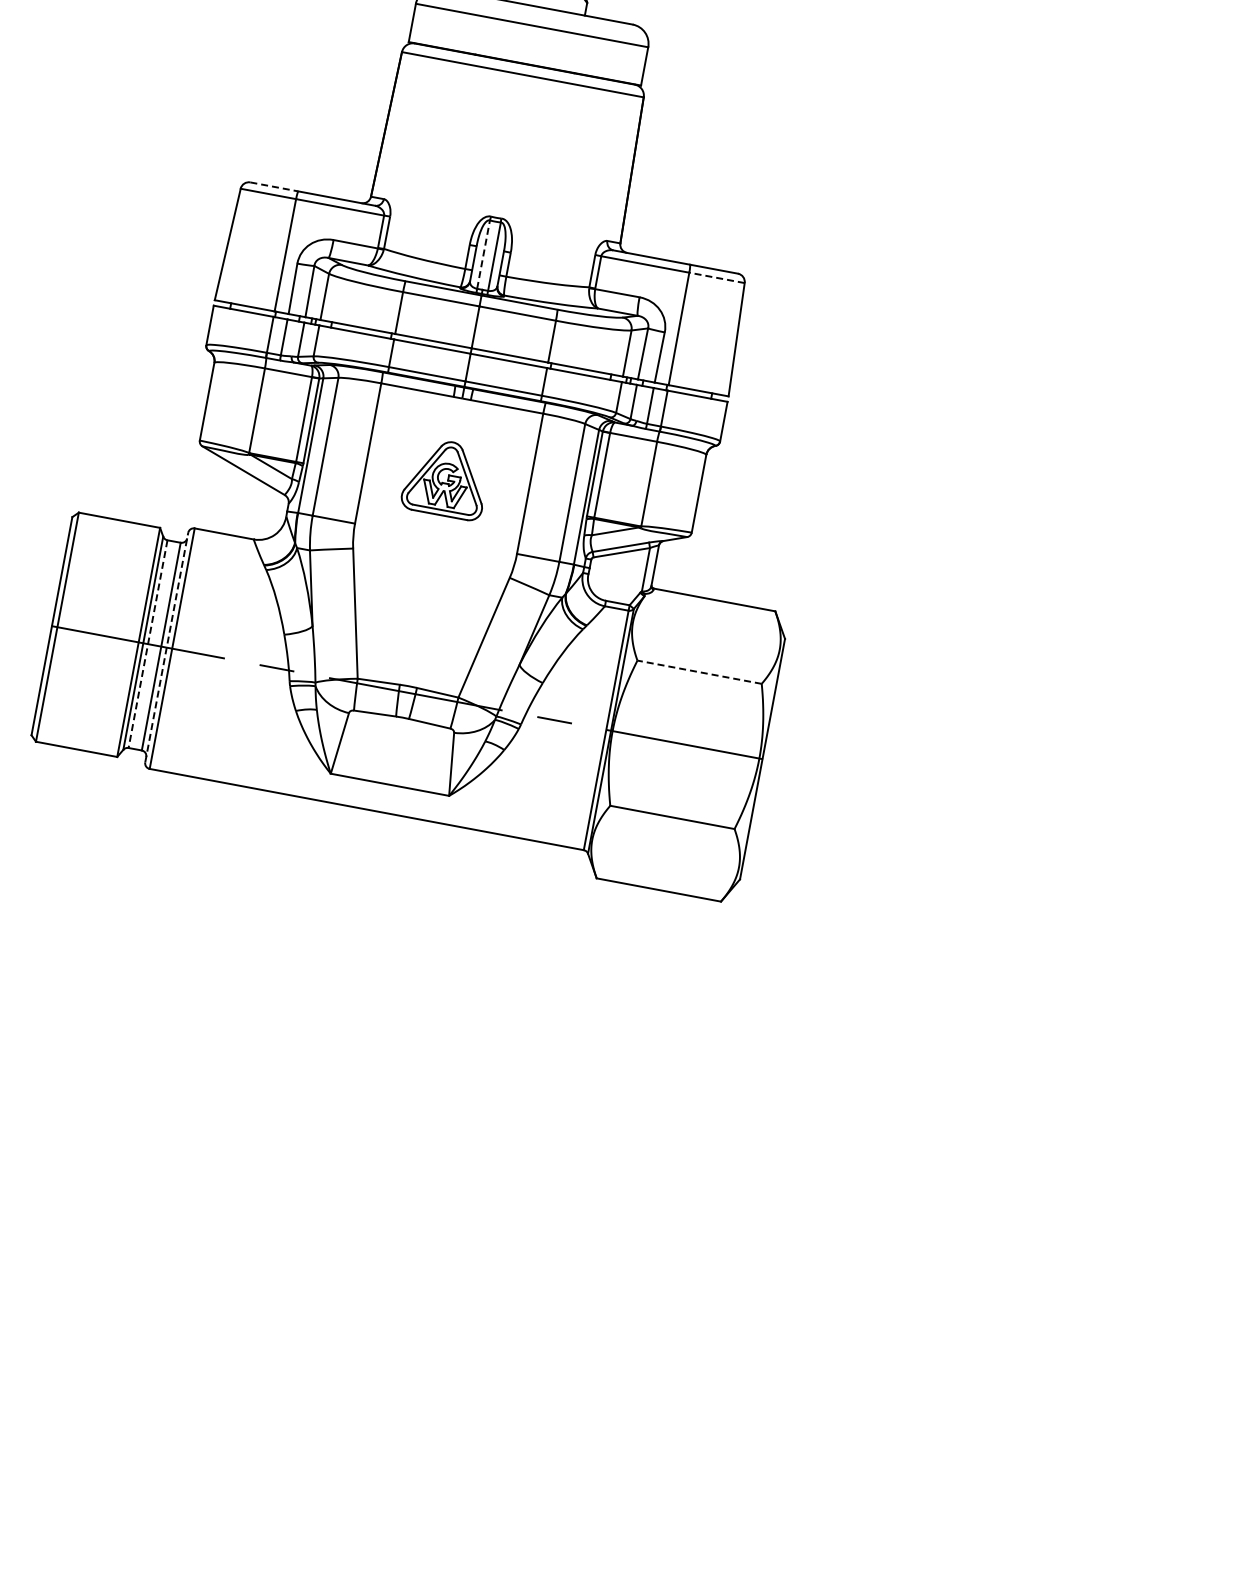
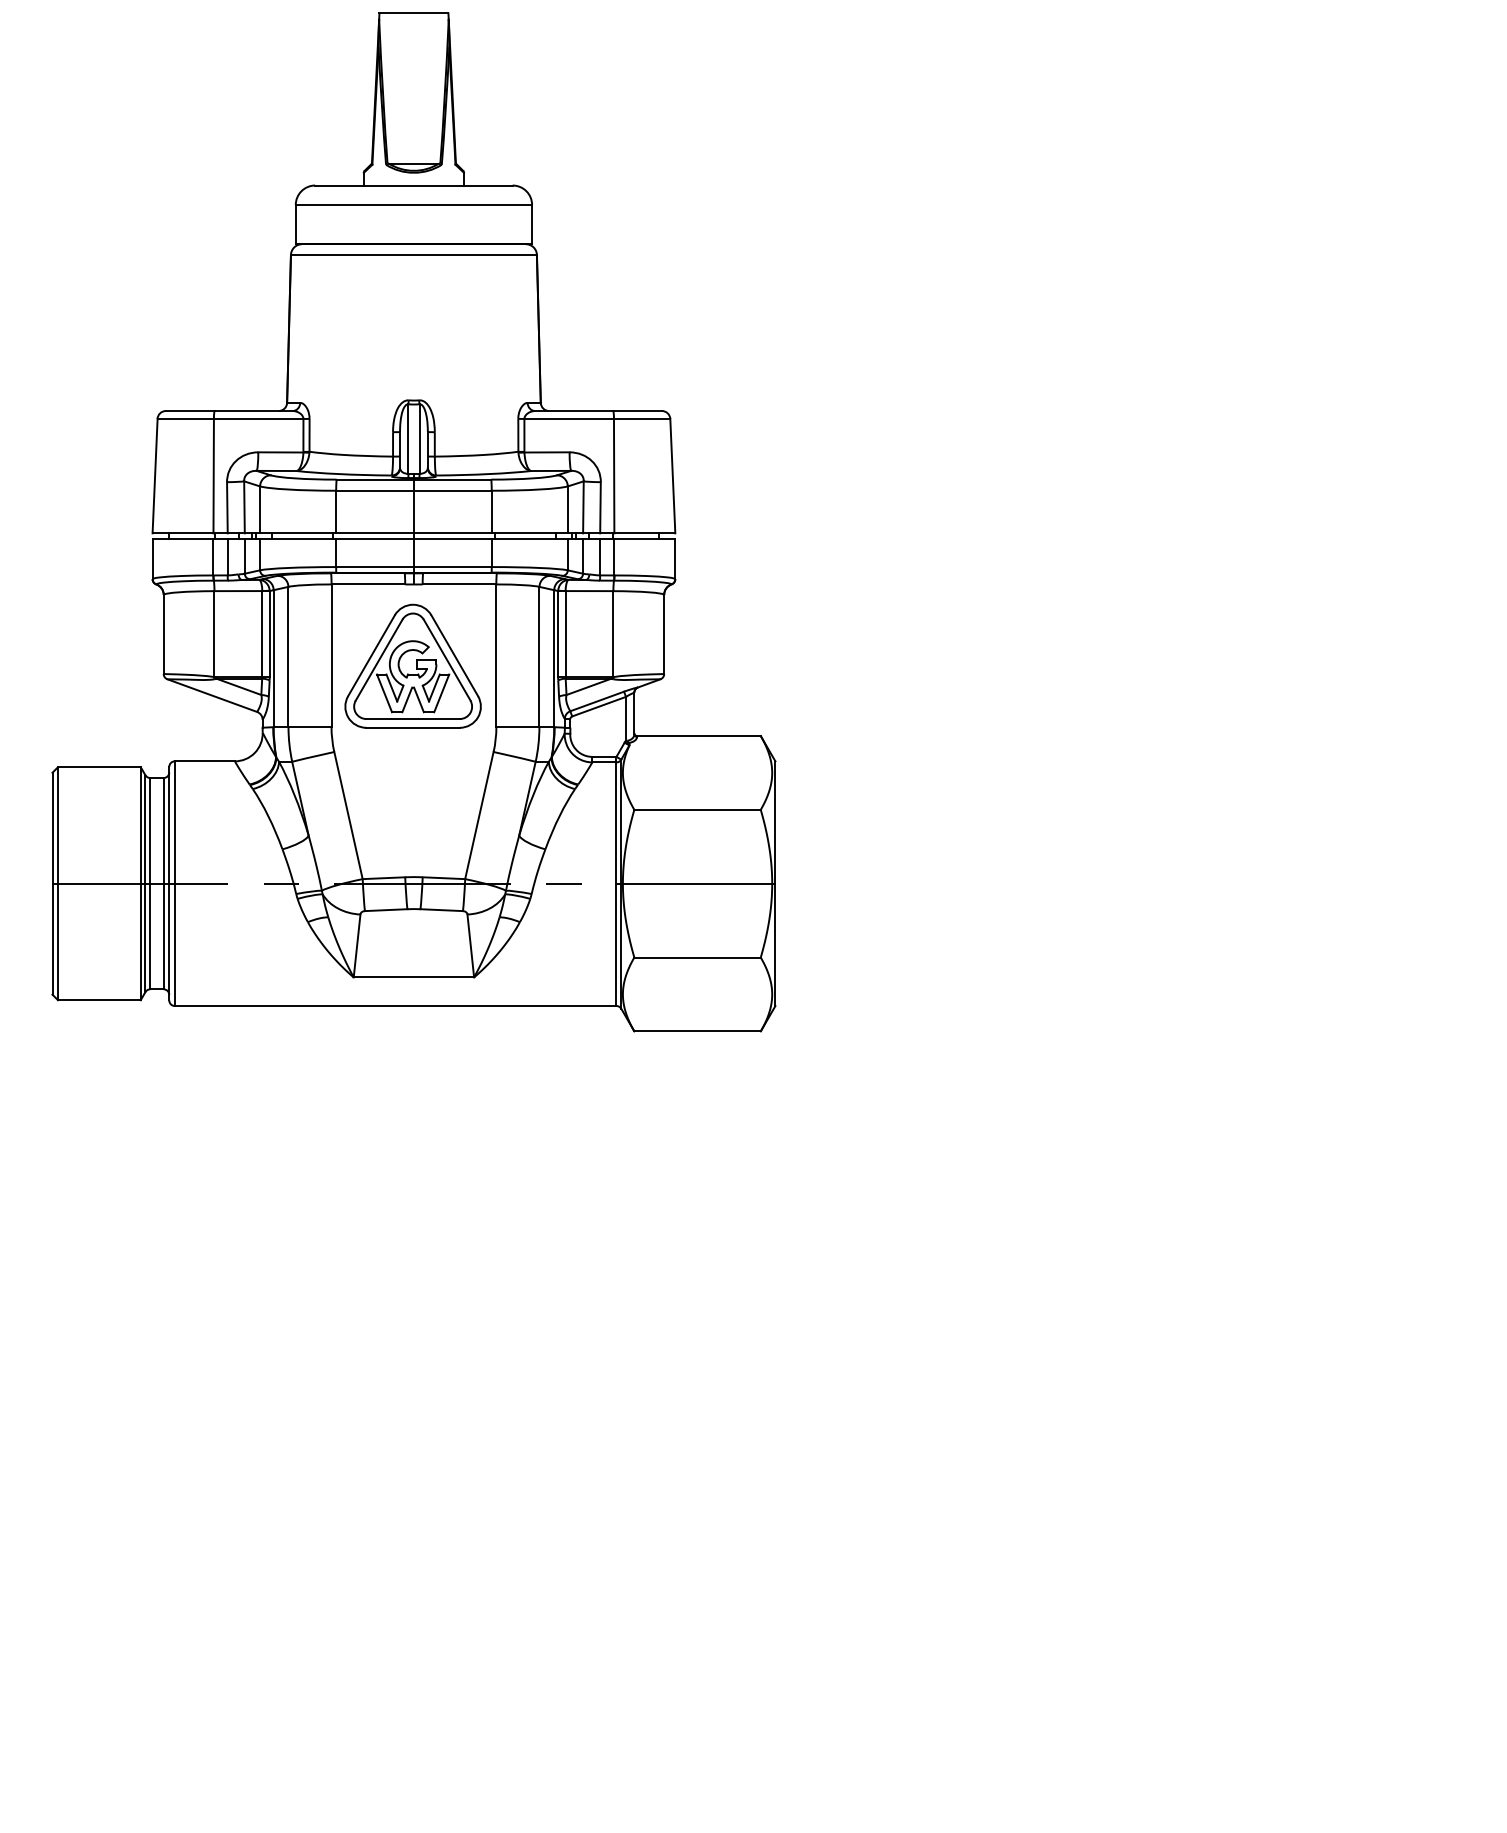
line: (274, 187) -> (190, 411), dashed -> solid
line: (483, 255) -> (408, 439), dashed -> solid
line: (716, 278) -> (641, 419), dashed -> solid
part: (445, 477) -> (412, 665), size x1.67
line: (148, 644) -> (150, 883), dashed -> solid
line: (166, 647) -> (169, 883), dashed -> solid
line: (699, 671) -> (697, 809), dashed -> solid

